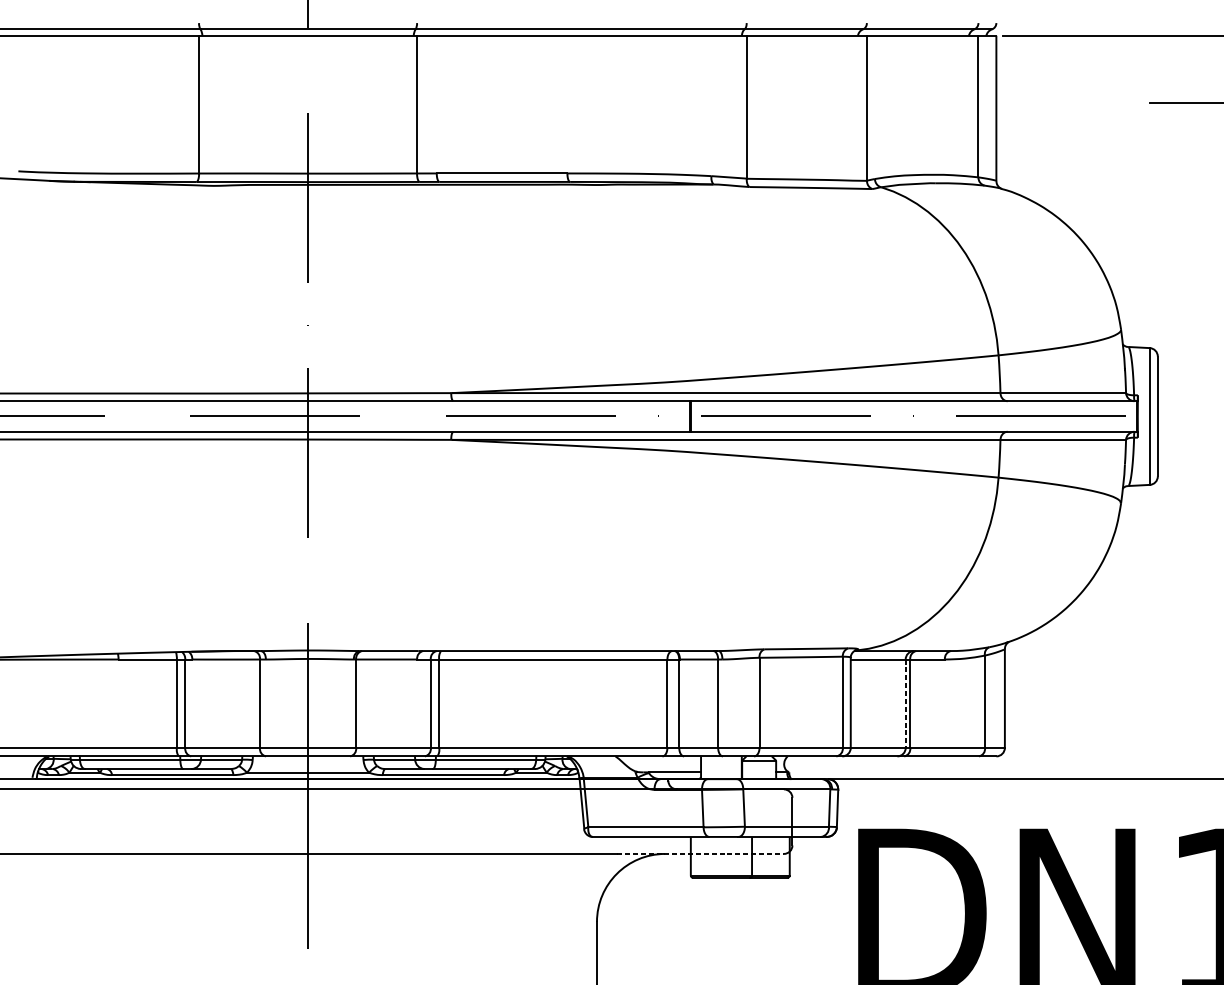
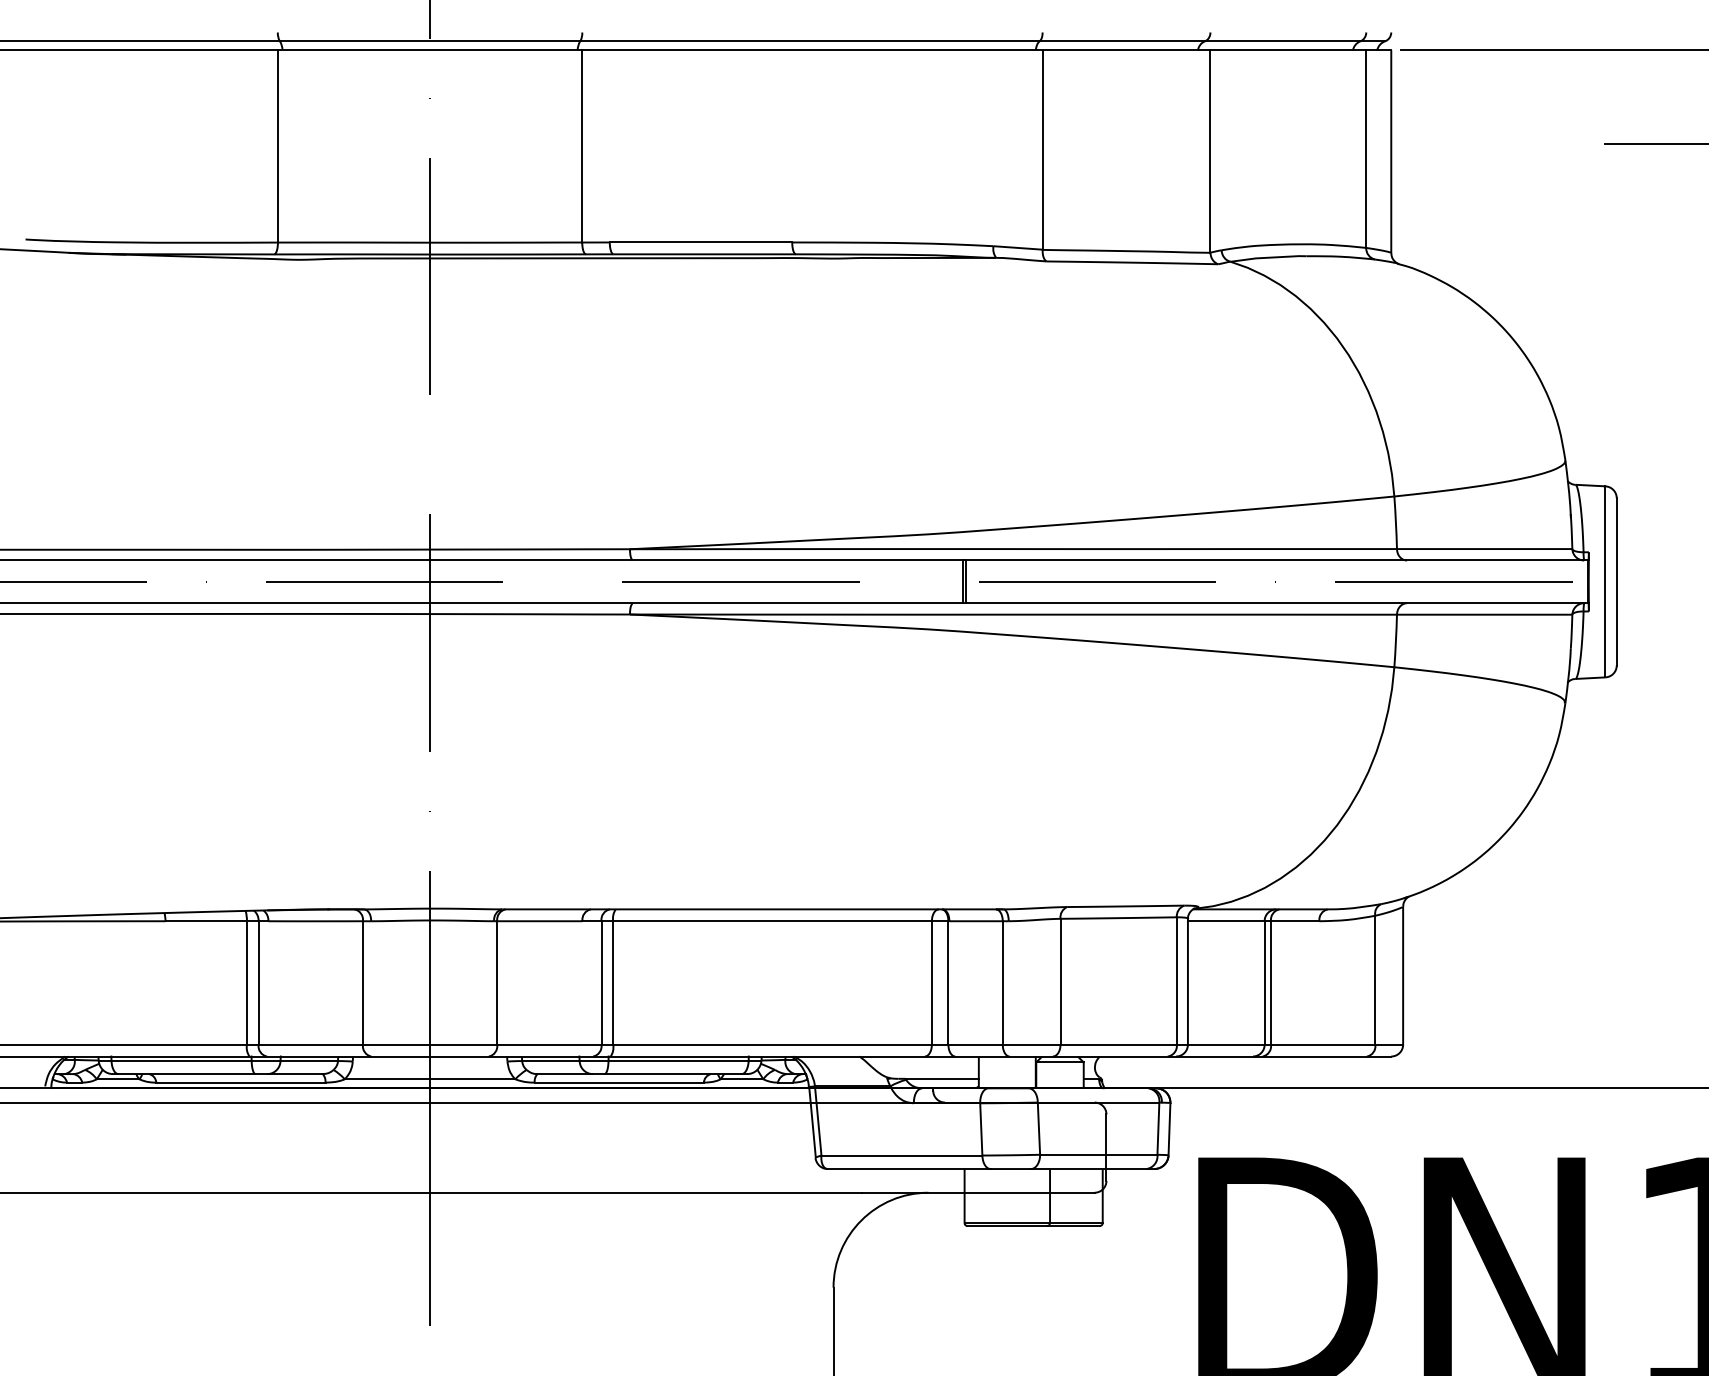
line: (905, 703) -> (1264, 982), dashed -> solid
line: (700, 853) -> (978, 1192), dashed -> solid

